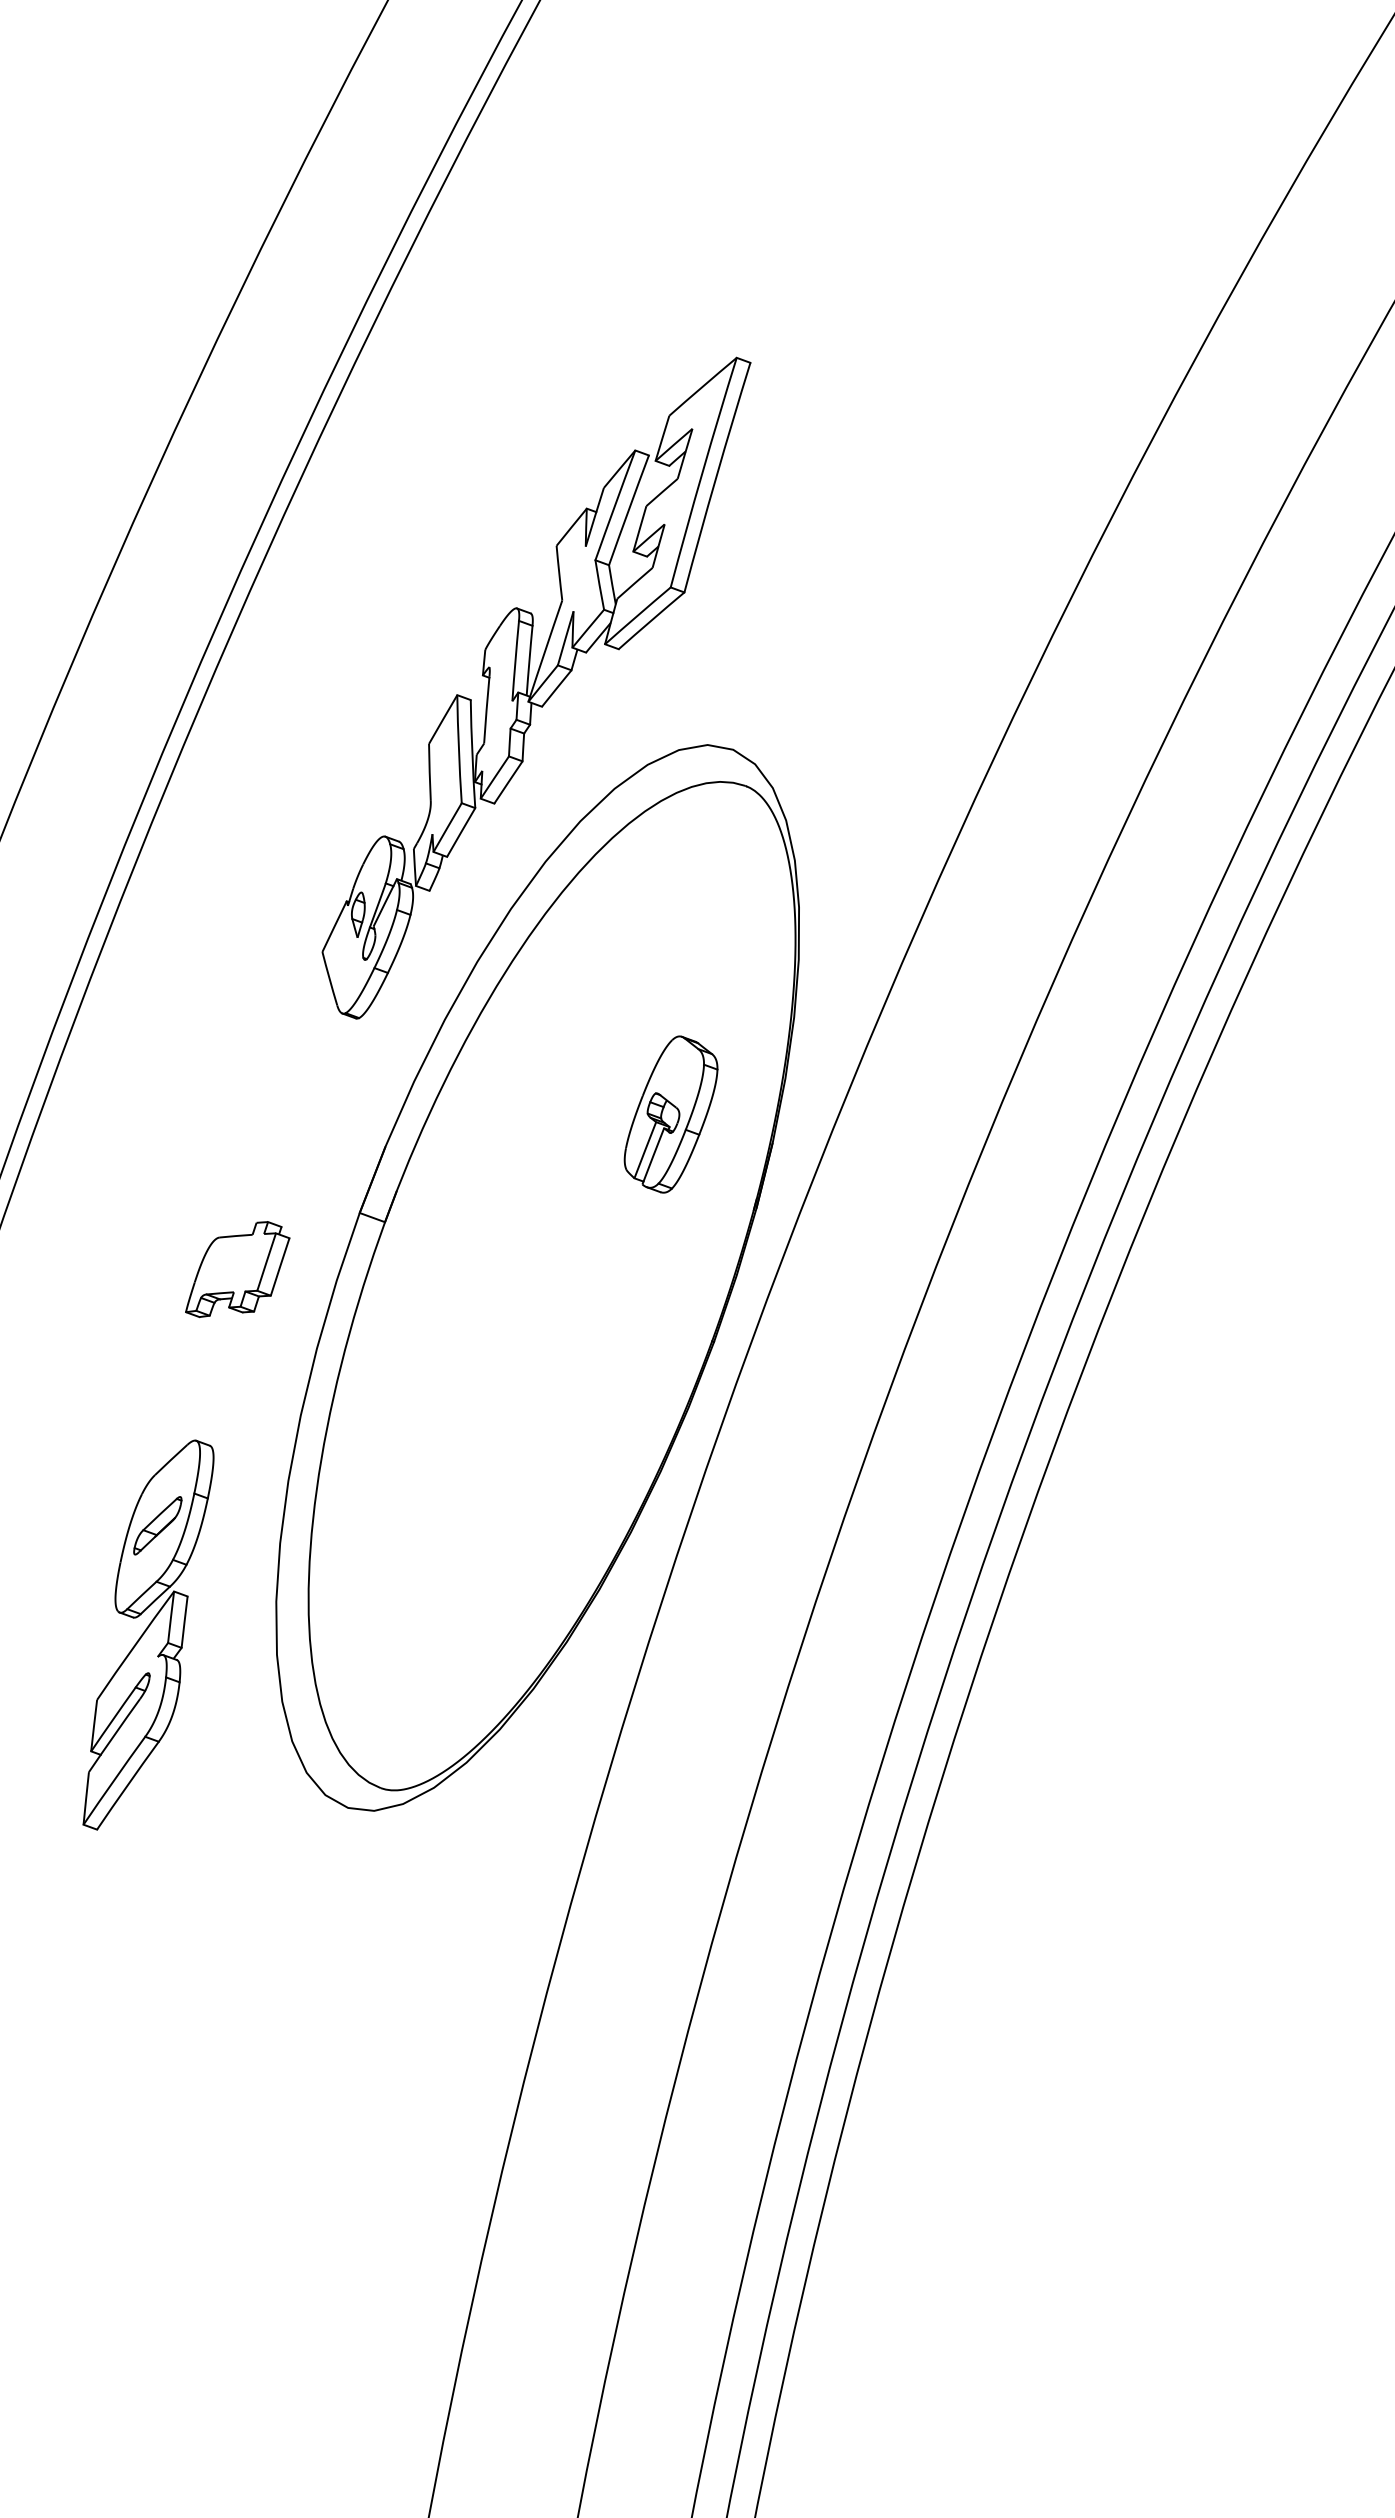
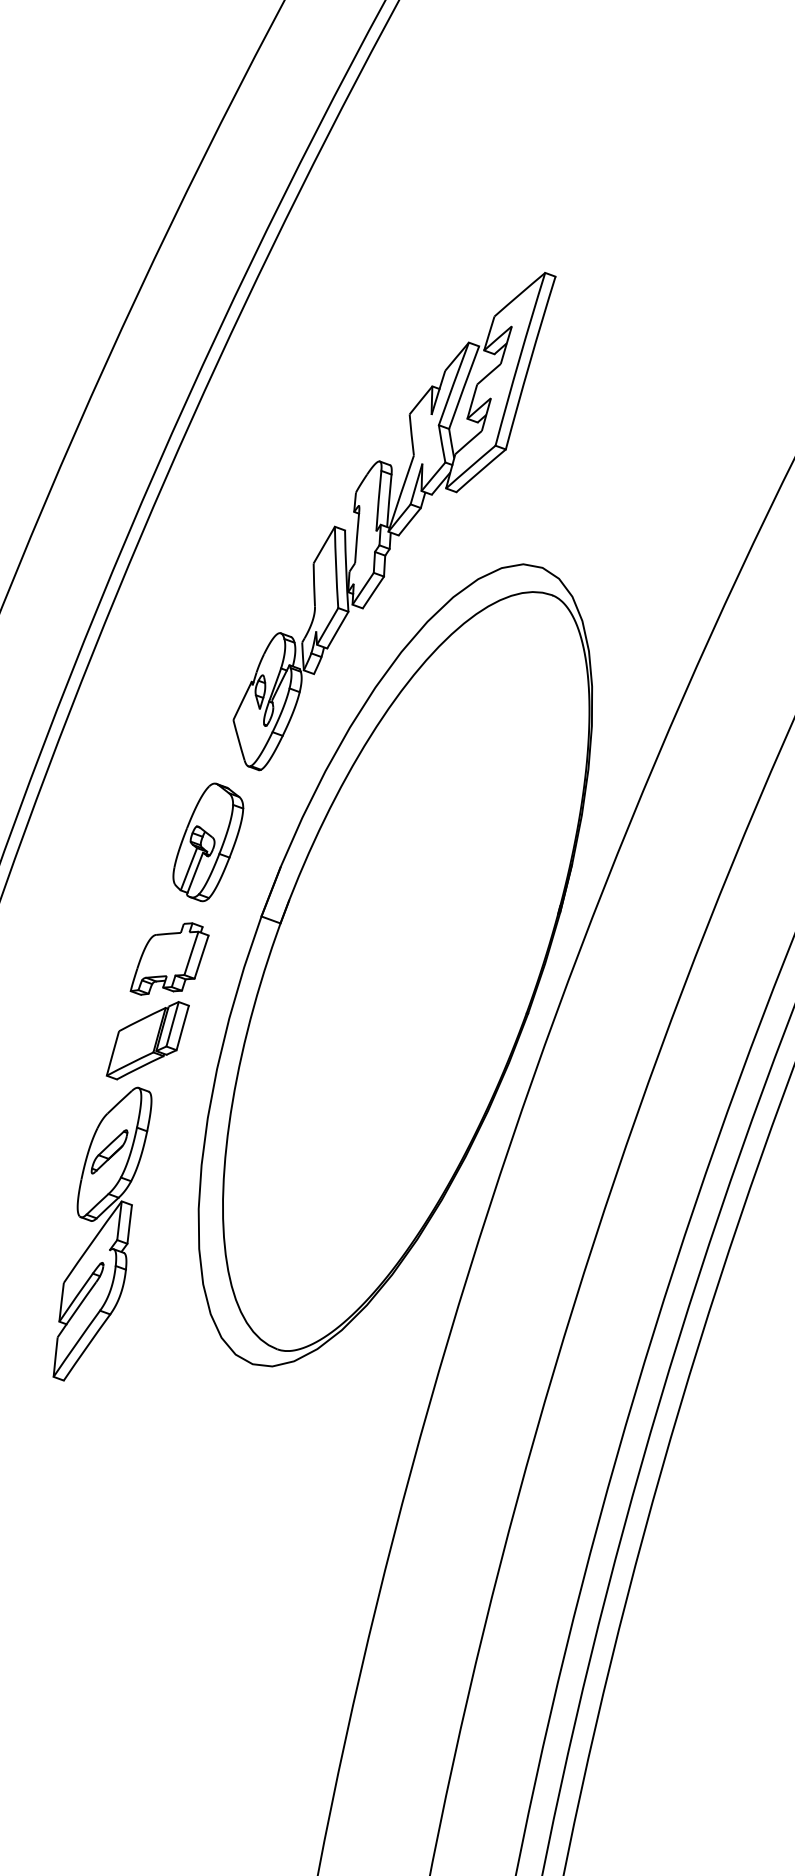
part: (670, 1114) -> (207, 842), moved
part: (208, 1377) -> (147, 1040), added

